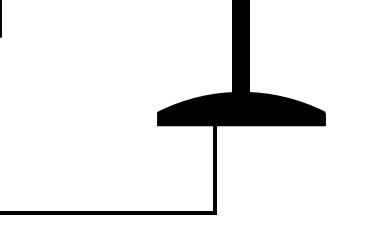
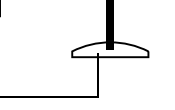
fill: (241, 108) -> (110, 49), removed

